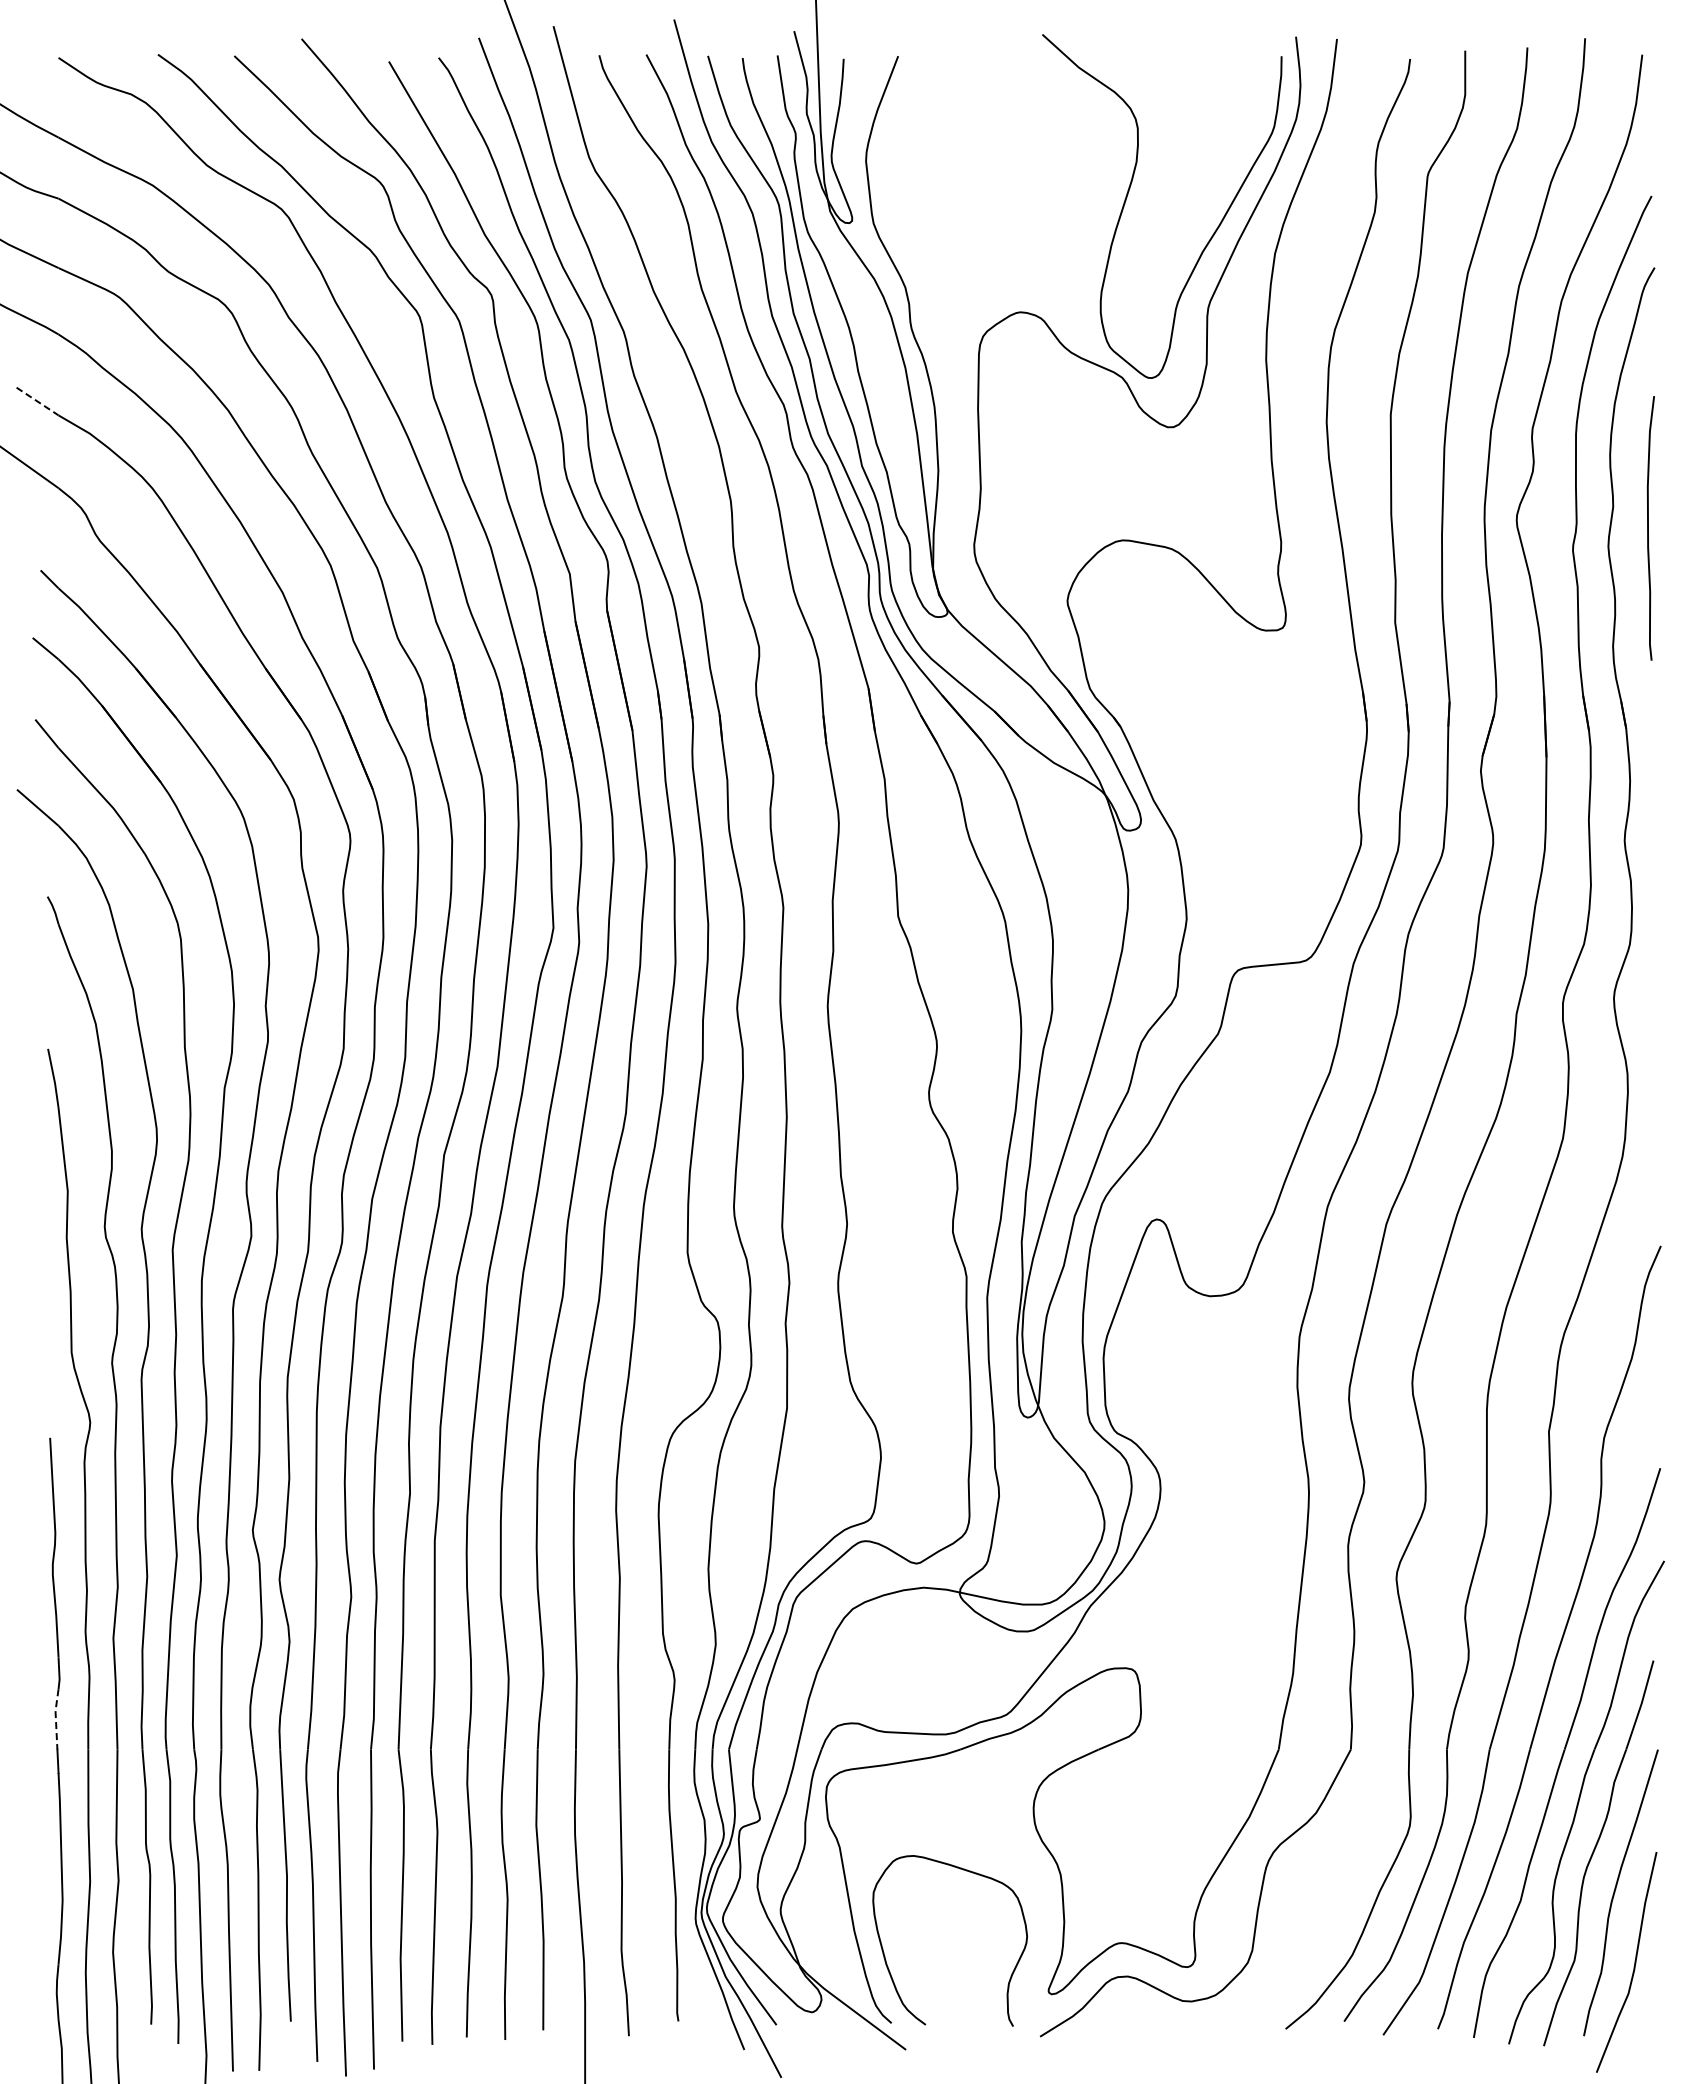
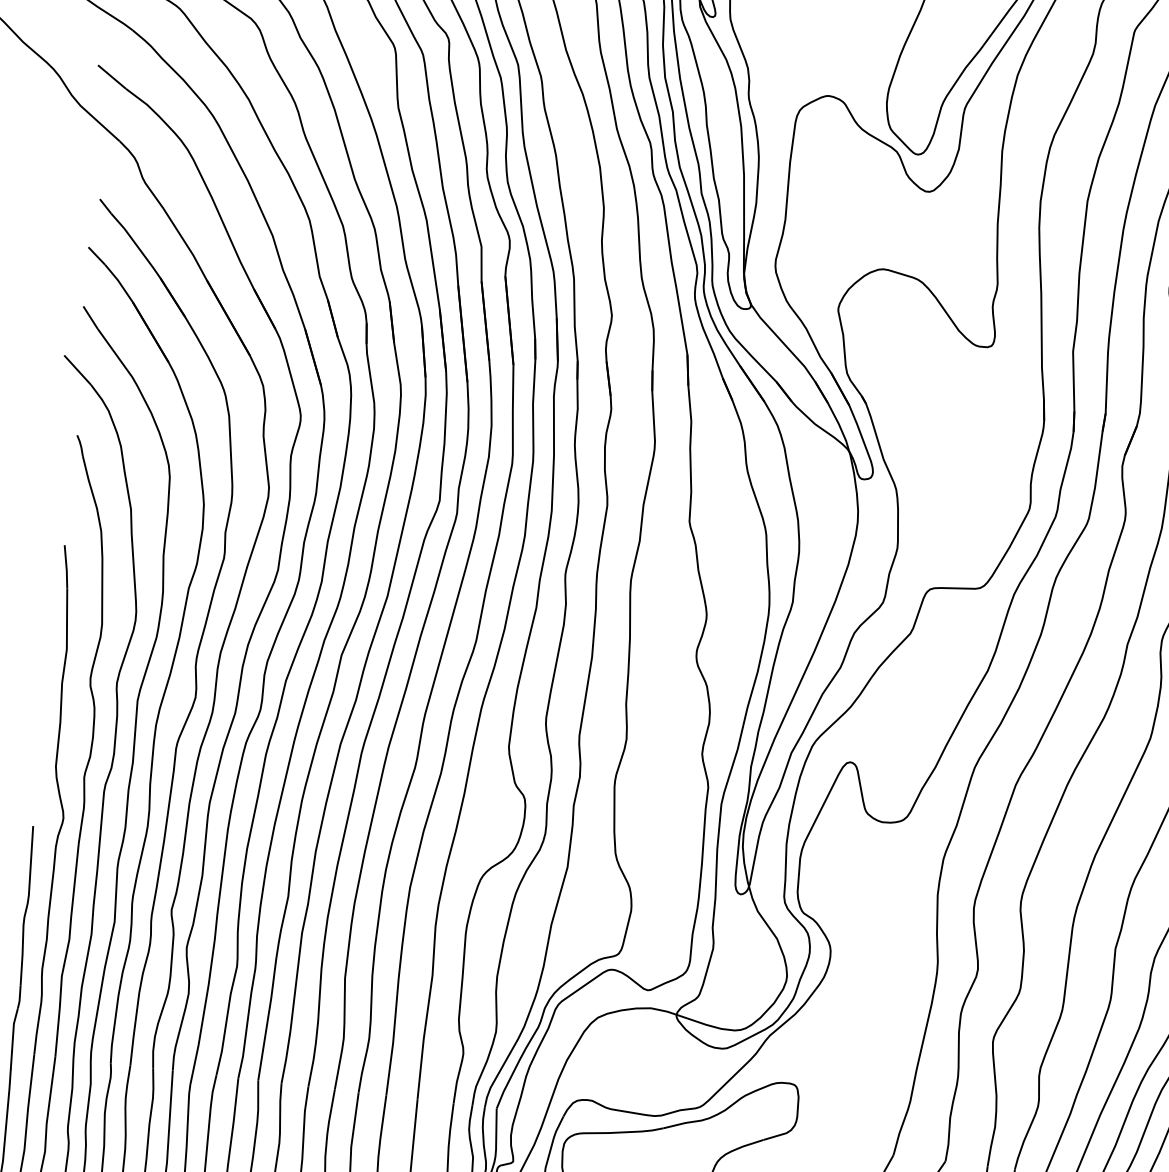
line: (37, 401) -> (111, 77), dashed -> solid
line: (55, 1719) -> (13, 1029), dashed -> solid

